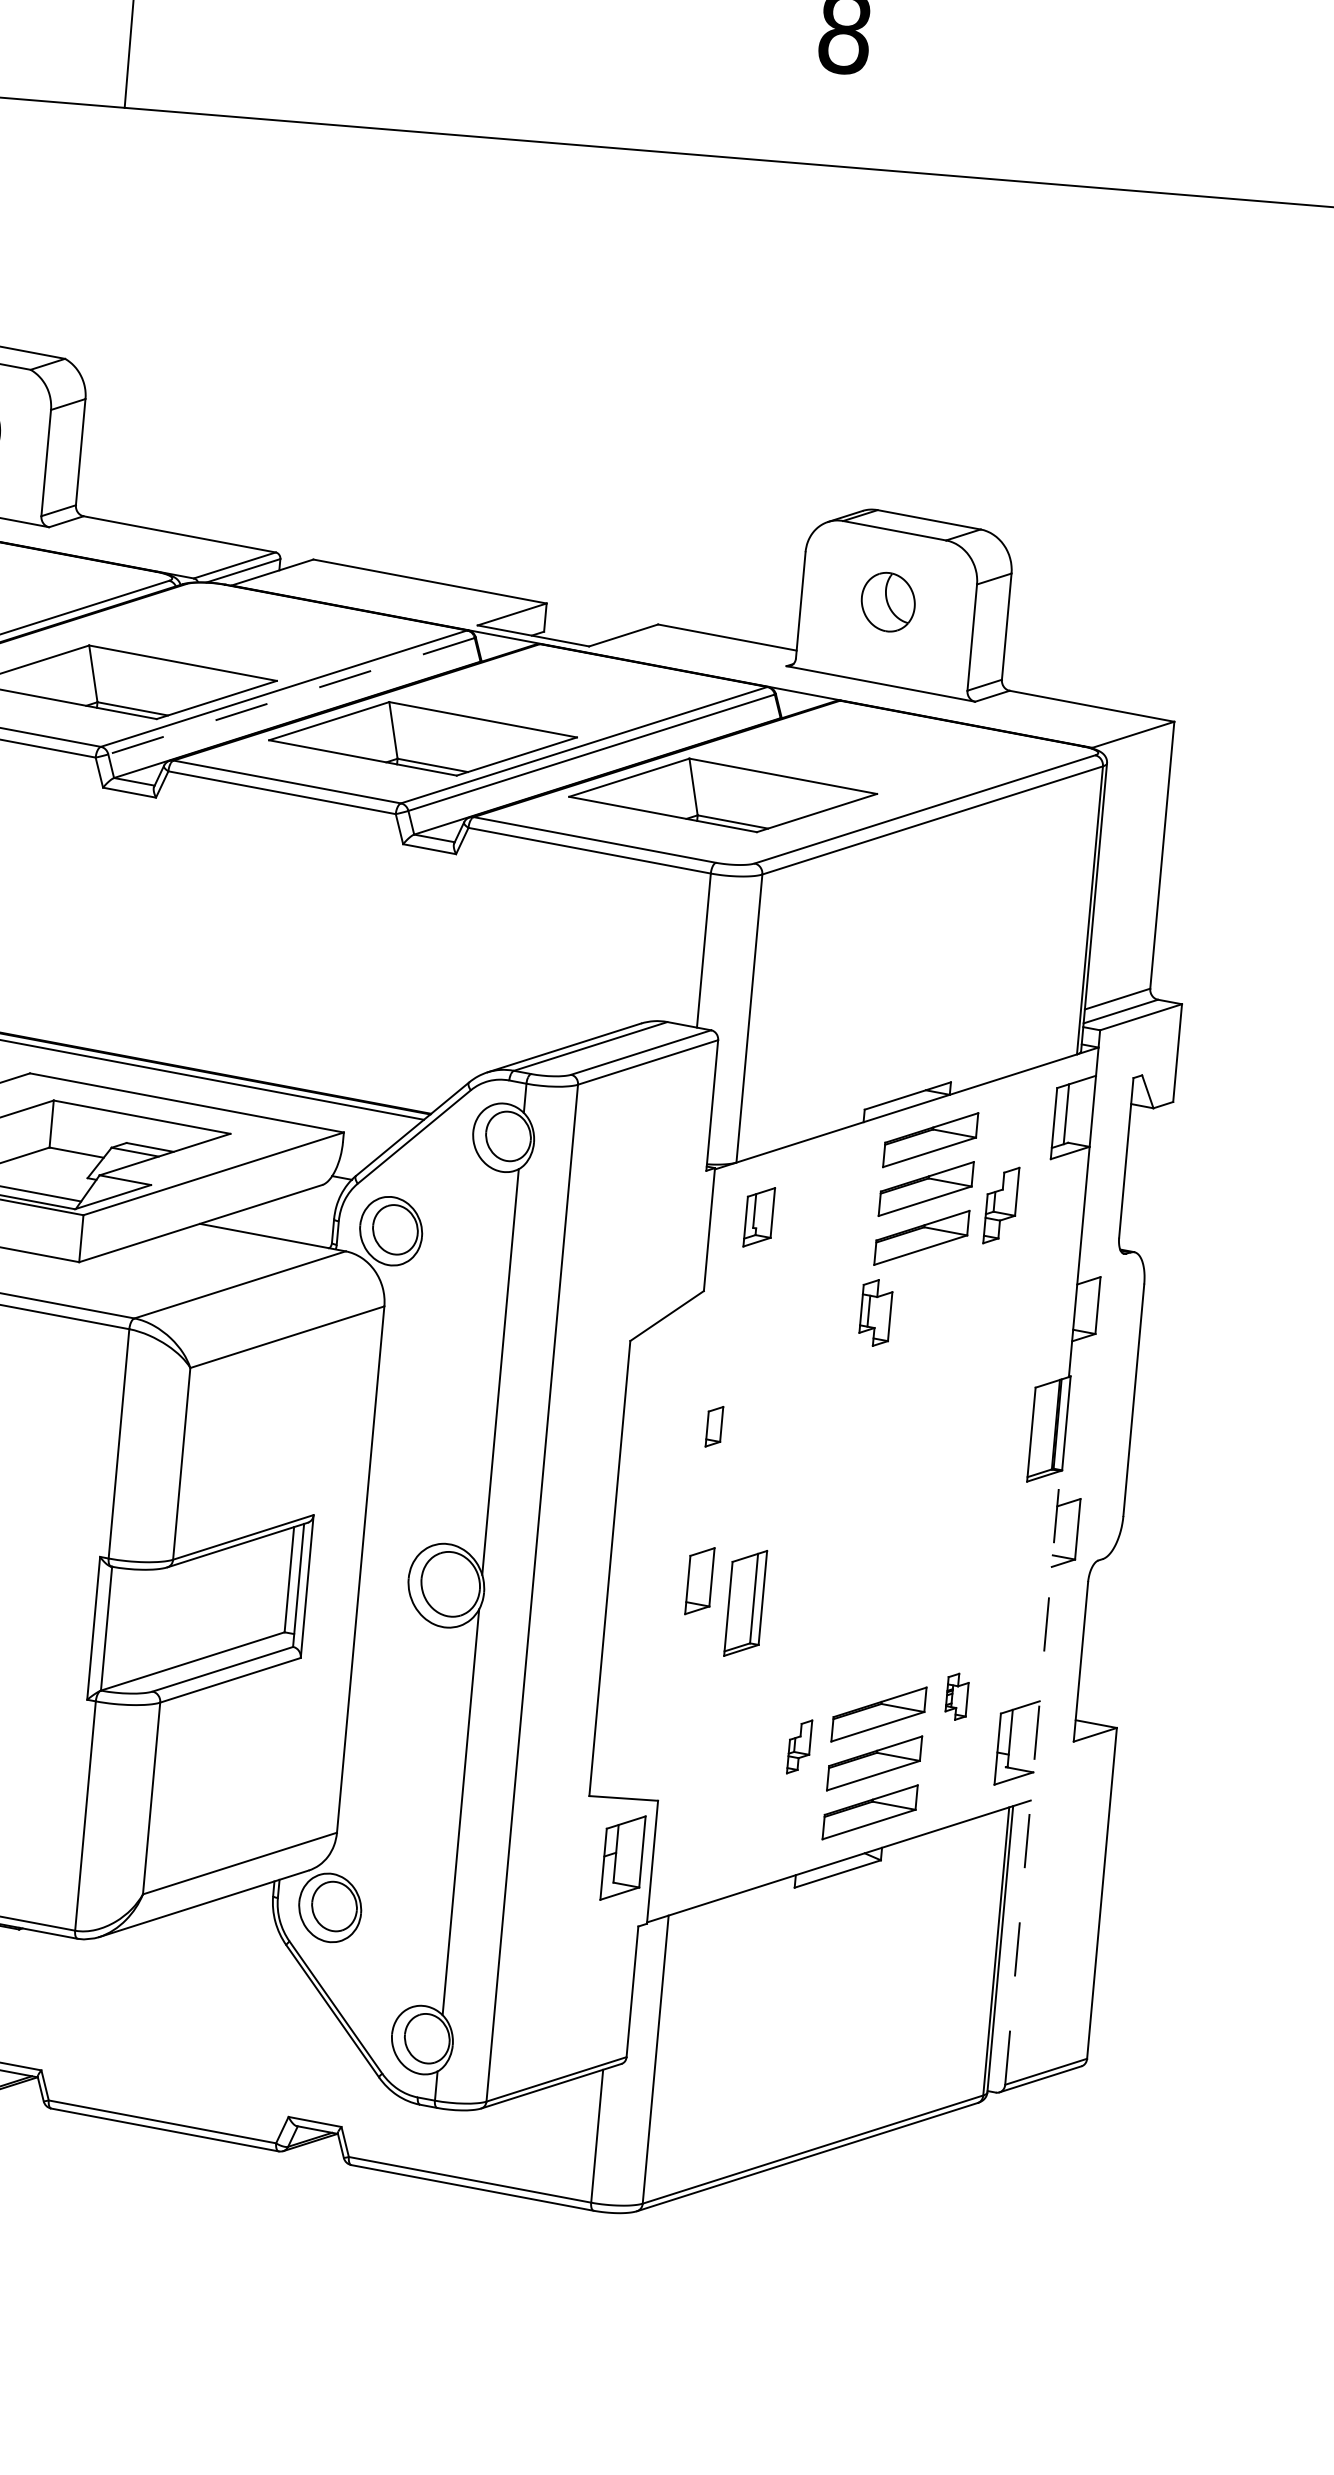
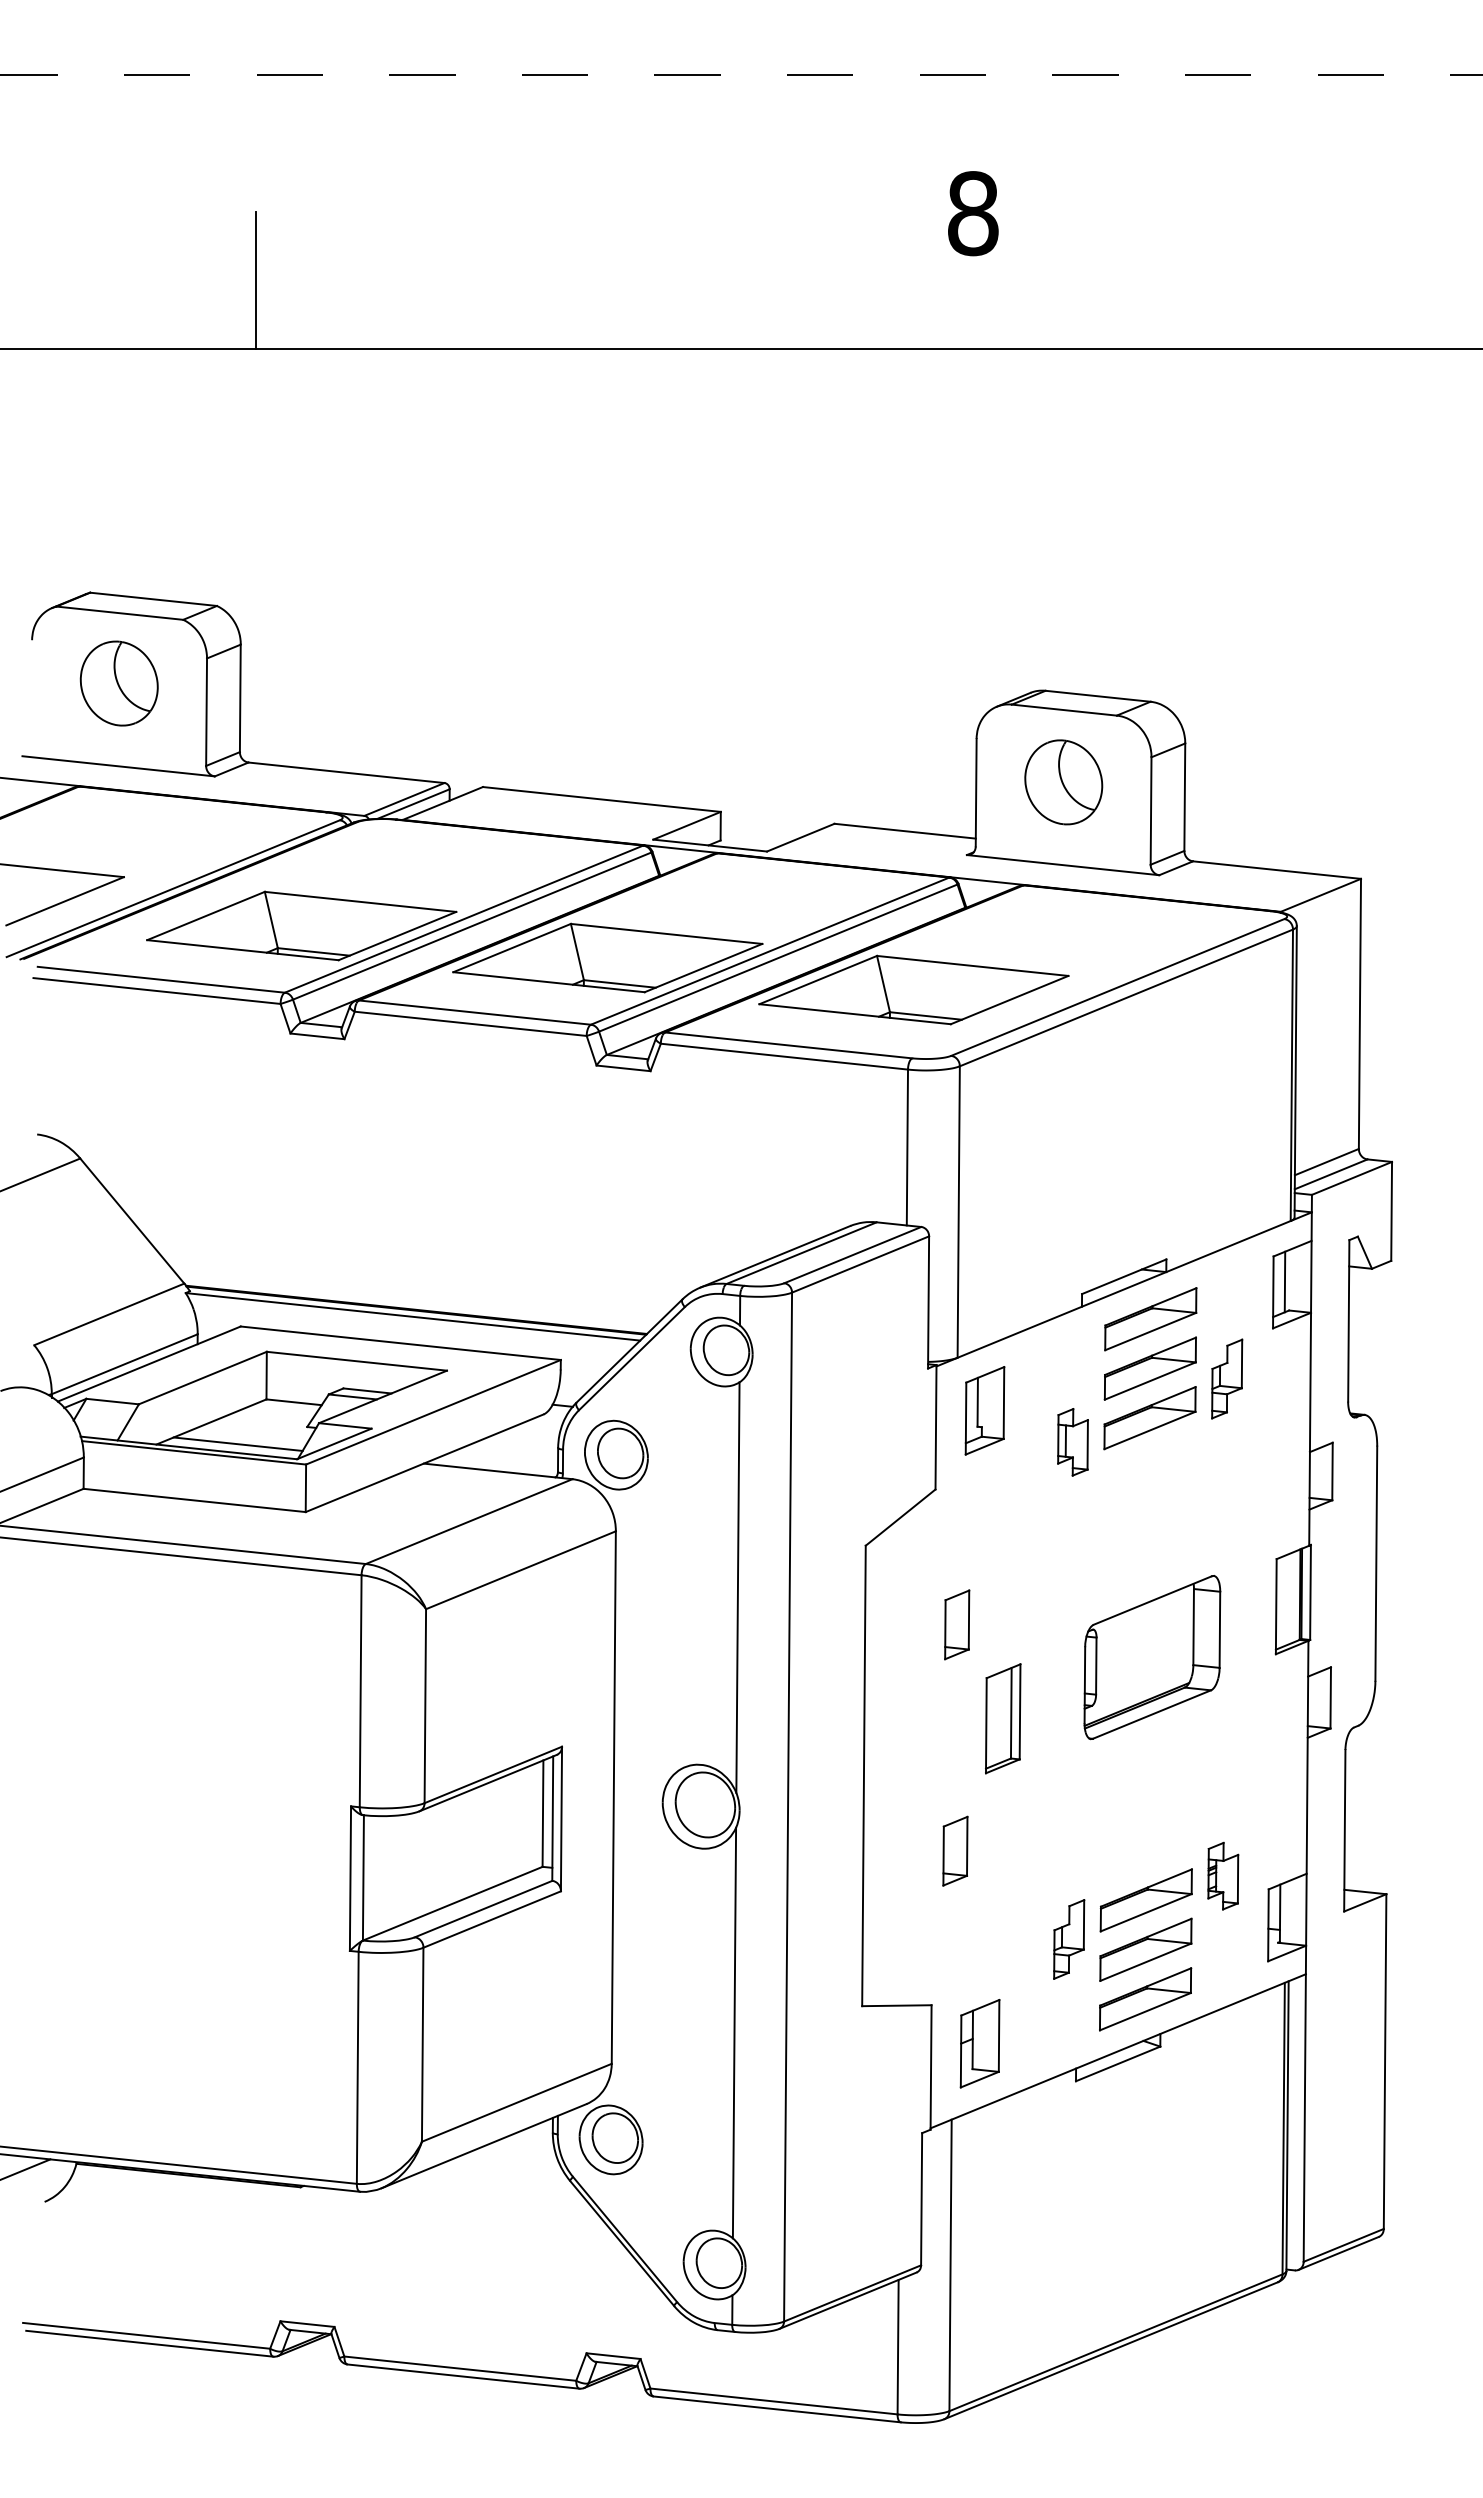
part: (887, 602) -> (1063, 782), size x1.43
line: (291, 696) -> (472, 926), dashed -> solid
part: (758, 1216) -> (984, 1410), size x1.43
part: (875, 1313) -> (1072, 1442), moved
part: (714, 1426) -> (957, 1624), size x1.67
part: (904, 1474) -> (1152, 1657), added
part: (700, 1580) -> (955, 1850), moved
part: (745, 1603) -> (1003, 1718), moved
part: (957, 1696) -> (1223, 1875), size x1.43
part: (799, 1746) -> (1069, 1939), size x1.43
line: (1033, 1778) -> (1306, 1951), dashed -> solid
part: (622, 1857) -> (979, 2043), moved

